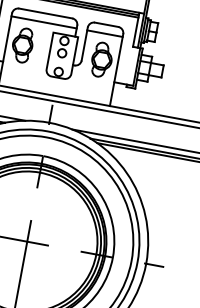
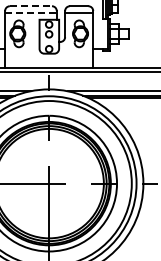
line: (46, 13) -> (31, 6), solid -> dashed
line: (43, 22) -> (30, 13), solid -> dashed

